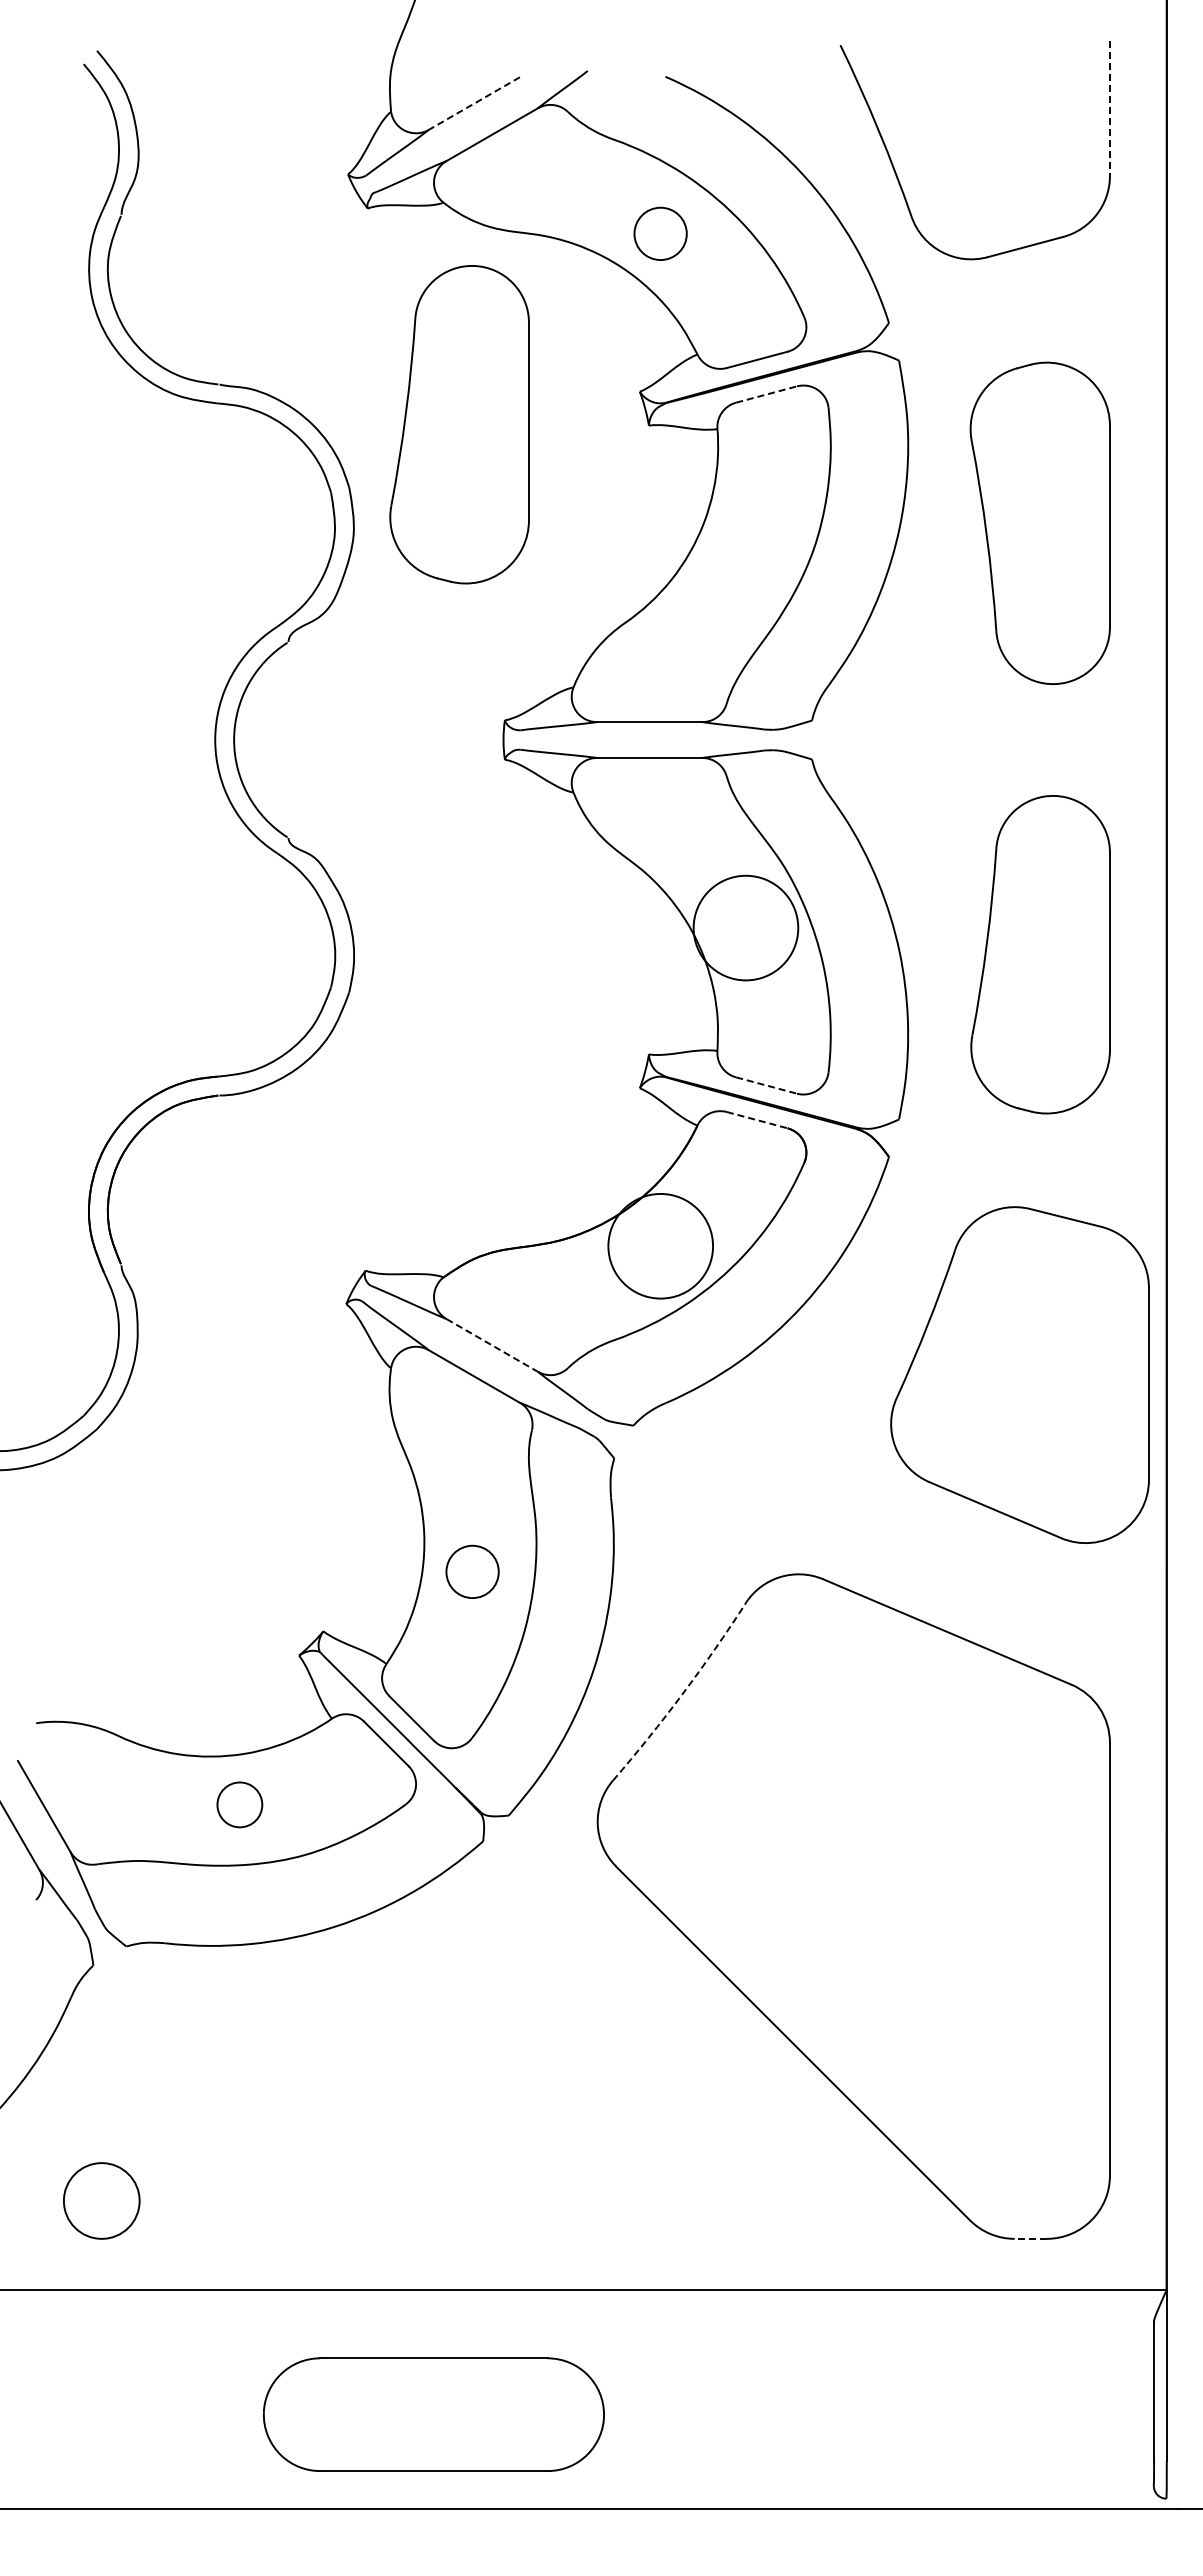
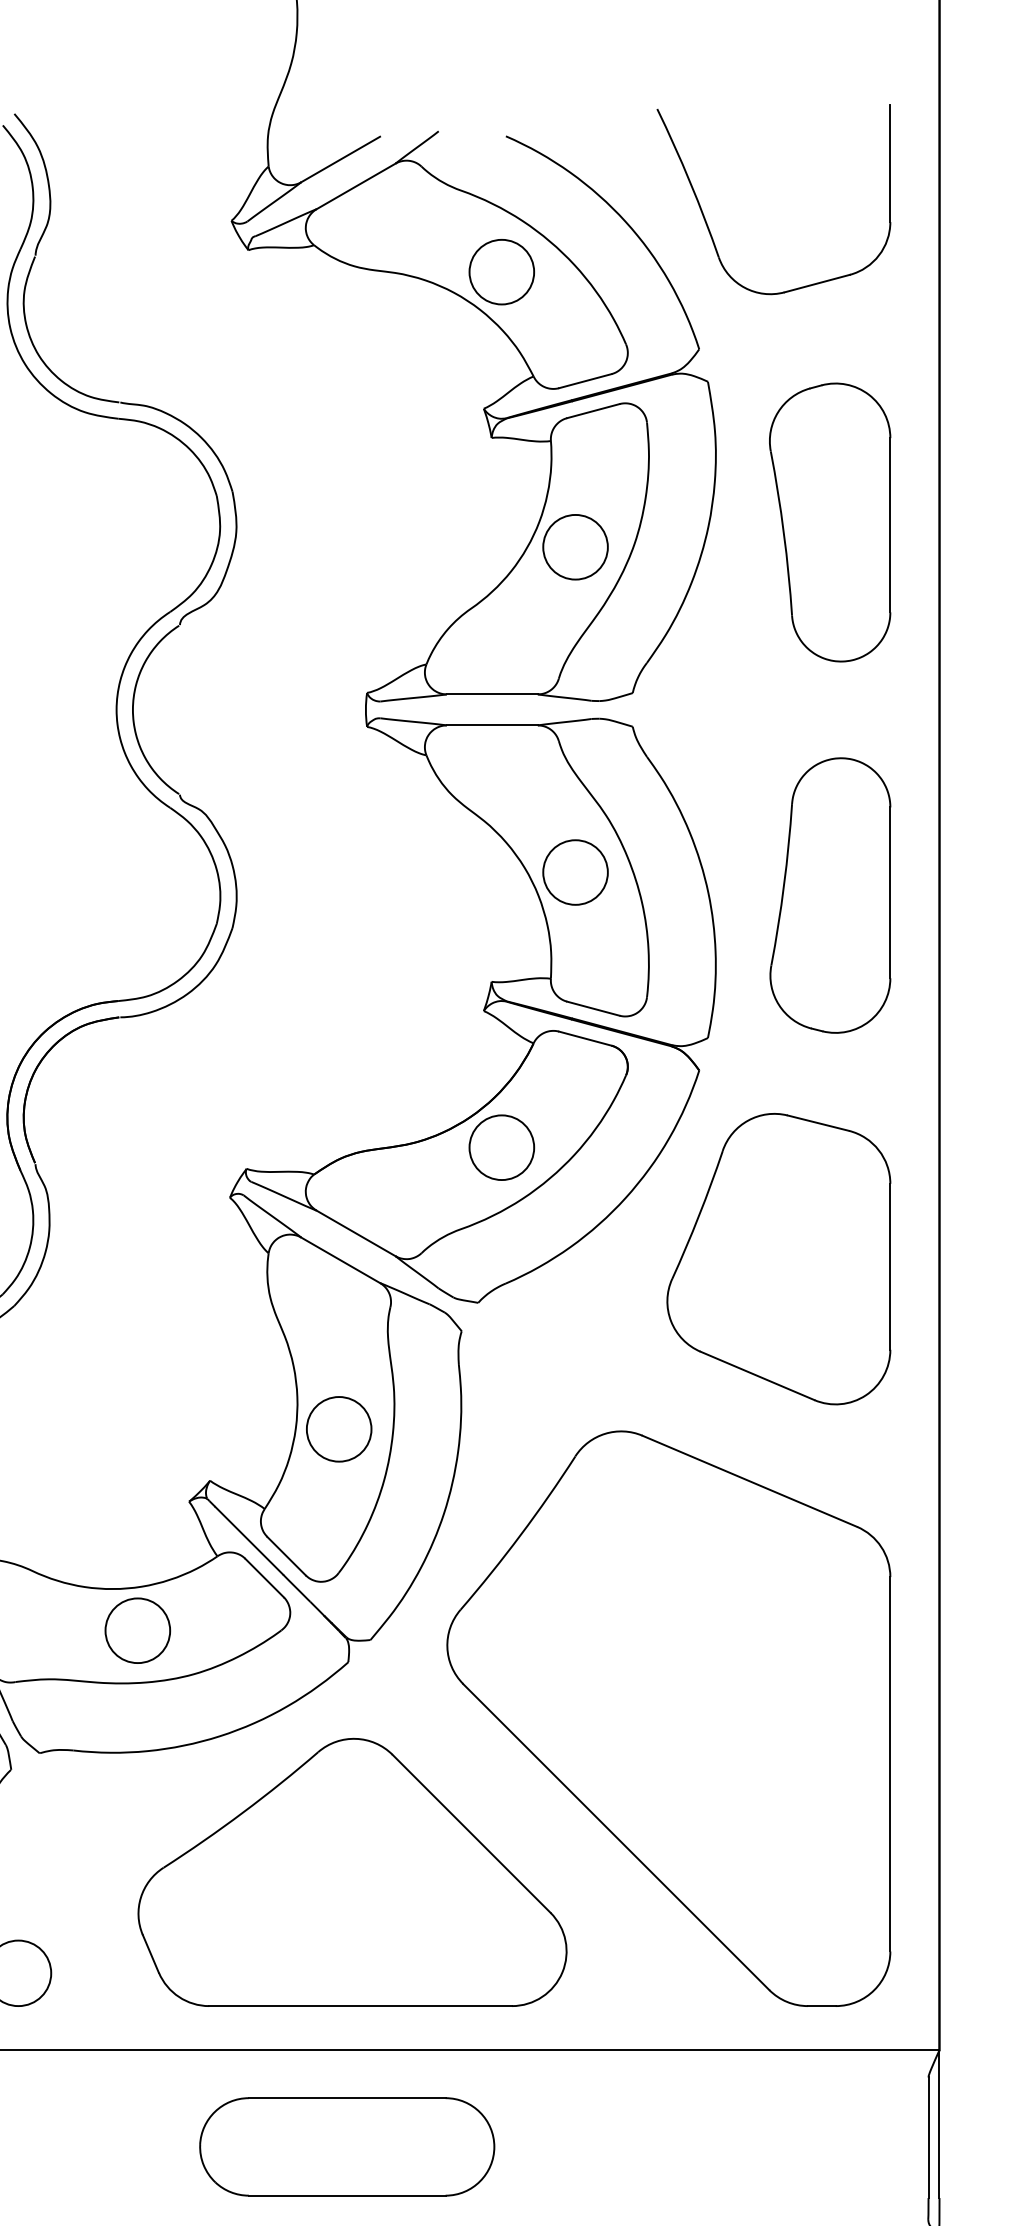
line: (474, 103) -> (340, 159), dashed -> solid
line: (1109, 108) -> (889, 163), dashed -> solid
circle: (660, 233) -> (501, 271), size x1.43
line: (767, 394) -> (594, 411), dashed -> solid
part: (459, 424) -> (327, 437), removed
circle: (745, 551) -> (575, 546), added
circle: (745, 927) -> (575, 872), size x0.71
line: (767, 1085) -> (594, 1008), dashed -> solid
line: (757, 1120) -> (585, 1038), dashed -> solid
circle: (660, 1245) -> (501, 1147), size x0.71
line: (492, 1345) -> (356, 1233), dashed -> solid
part: (1019, 1374) -> (778, 1258), moved
circle: (472, 1571) -> (339, 1428), size x1.43
arc: (682, 1694) -> (520, 1535), dashed -> solid
circle: (239, 1804) -> (137, 1630), size x1.67
part: (487, 2083) -> (352, 1871), added
line: (1030, 2238) -> (821, 2005), dashed -> solid
part: (433, 2414) -> (346, 2146), moved

